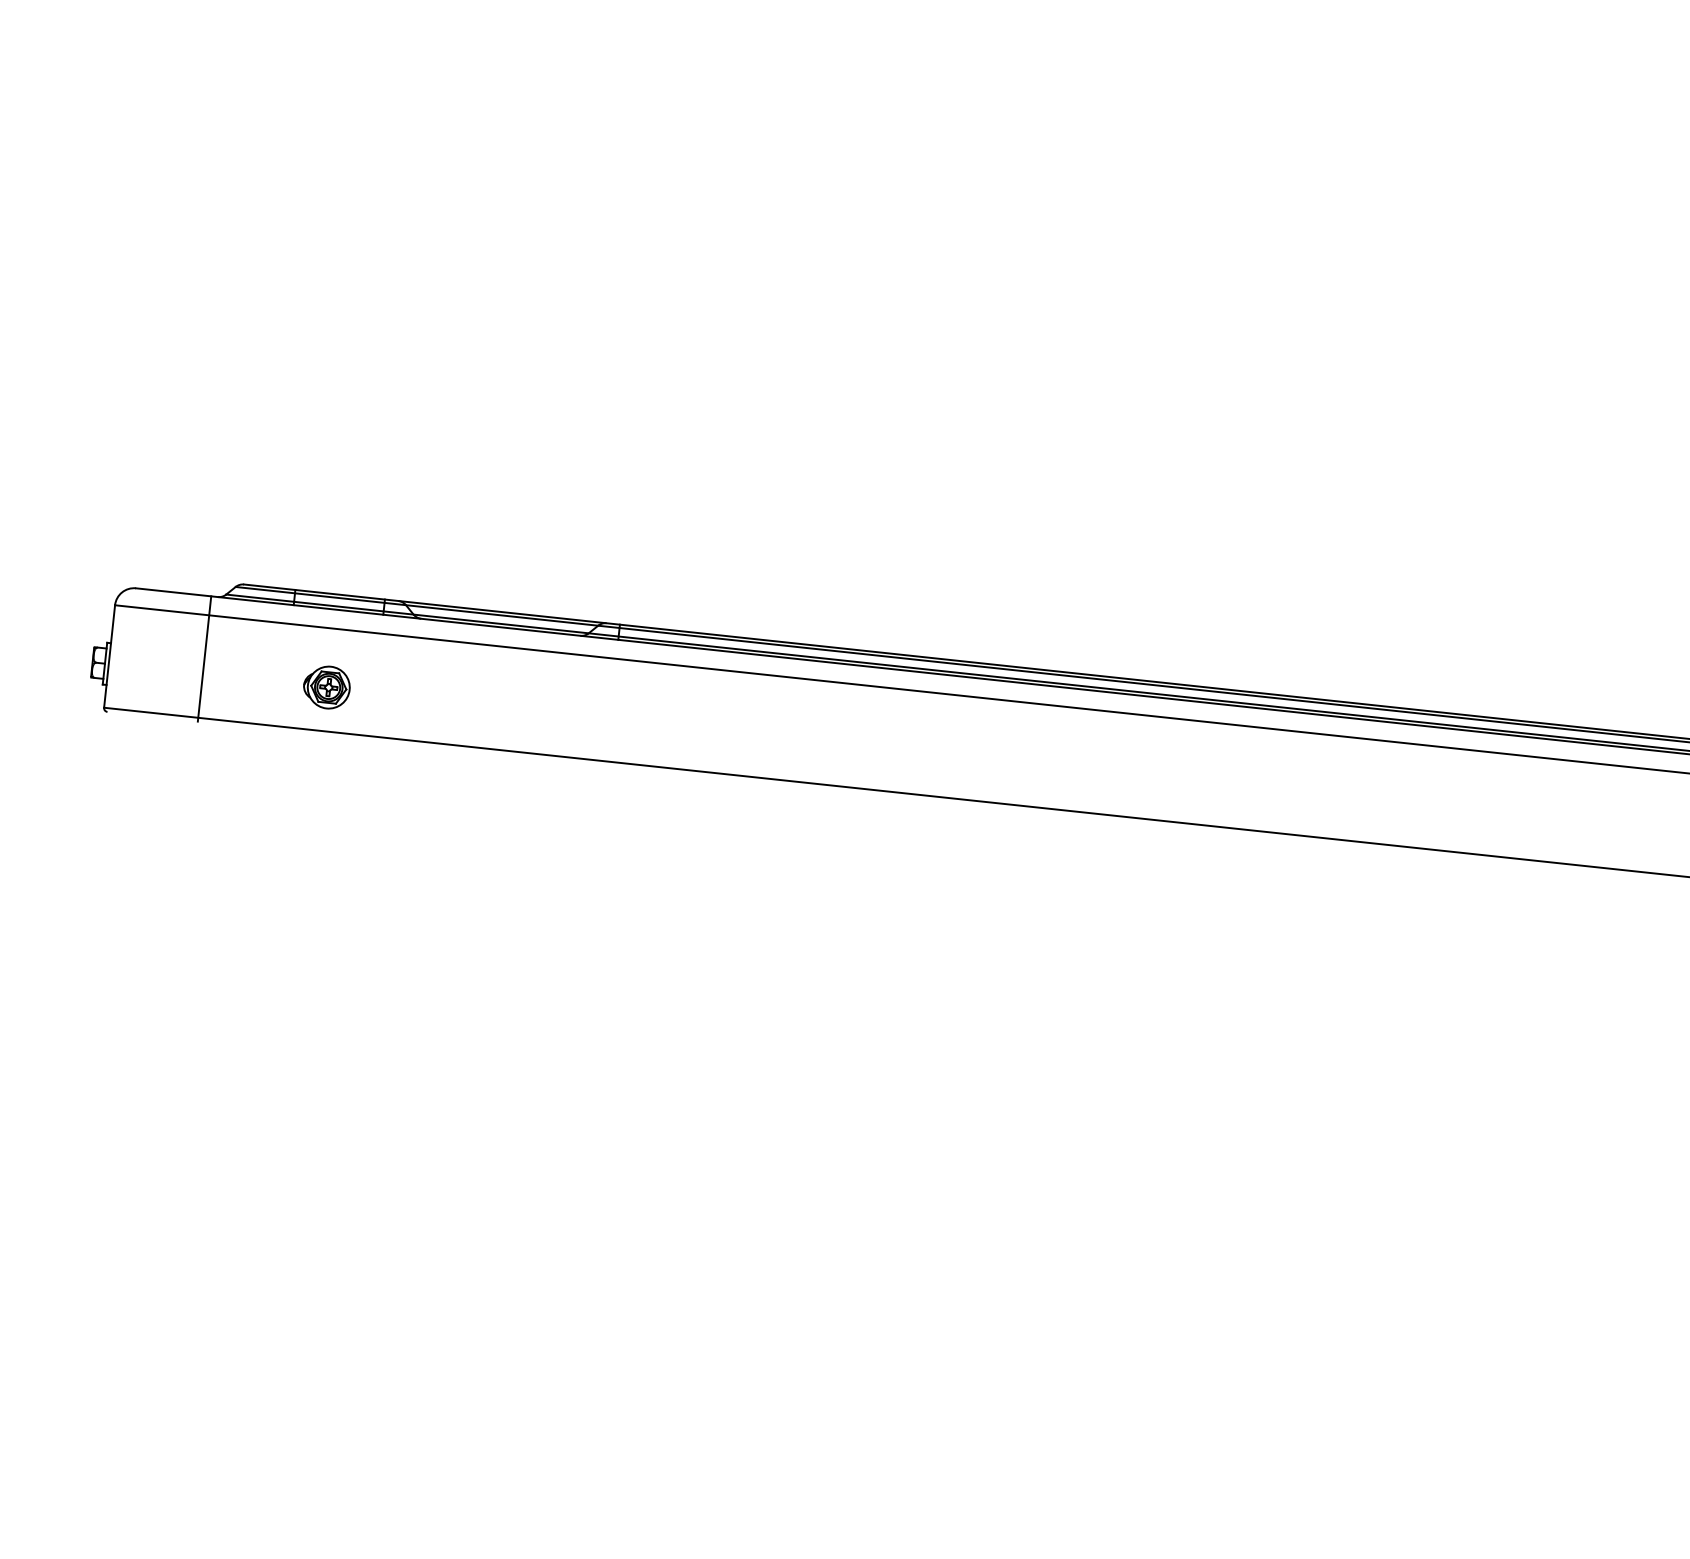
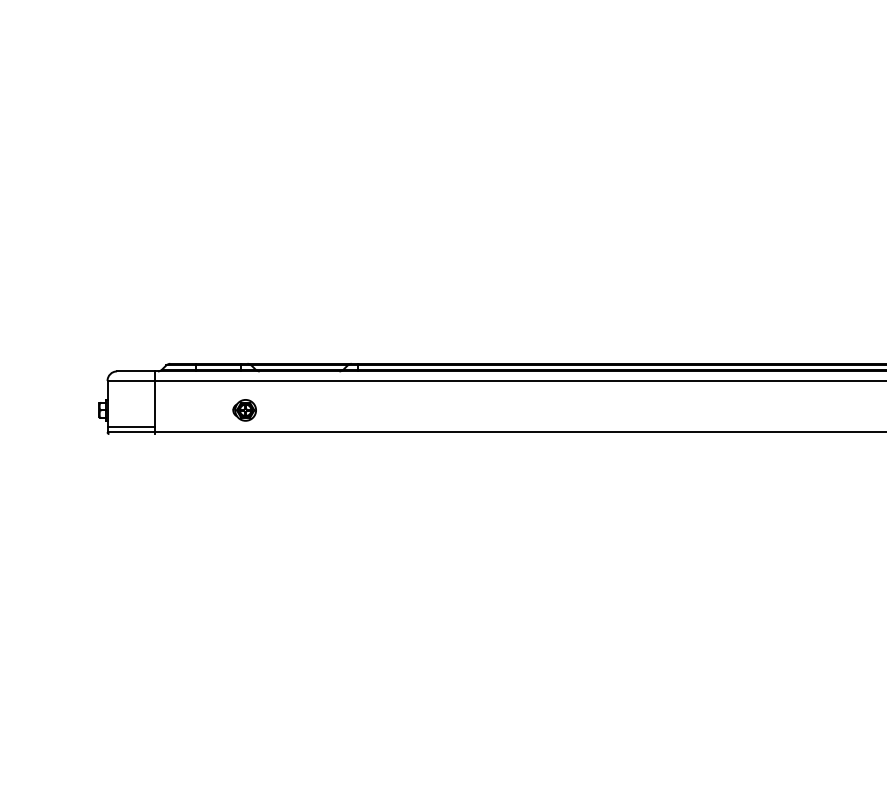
part: (326, 687) -> (244, 410), moved
line: (151, 701) -> (130, 426), added

